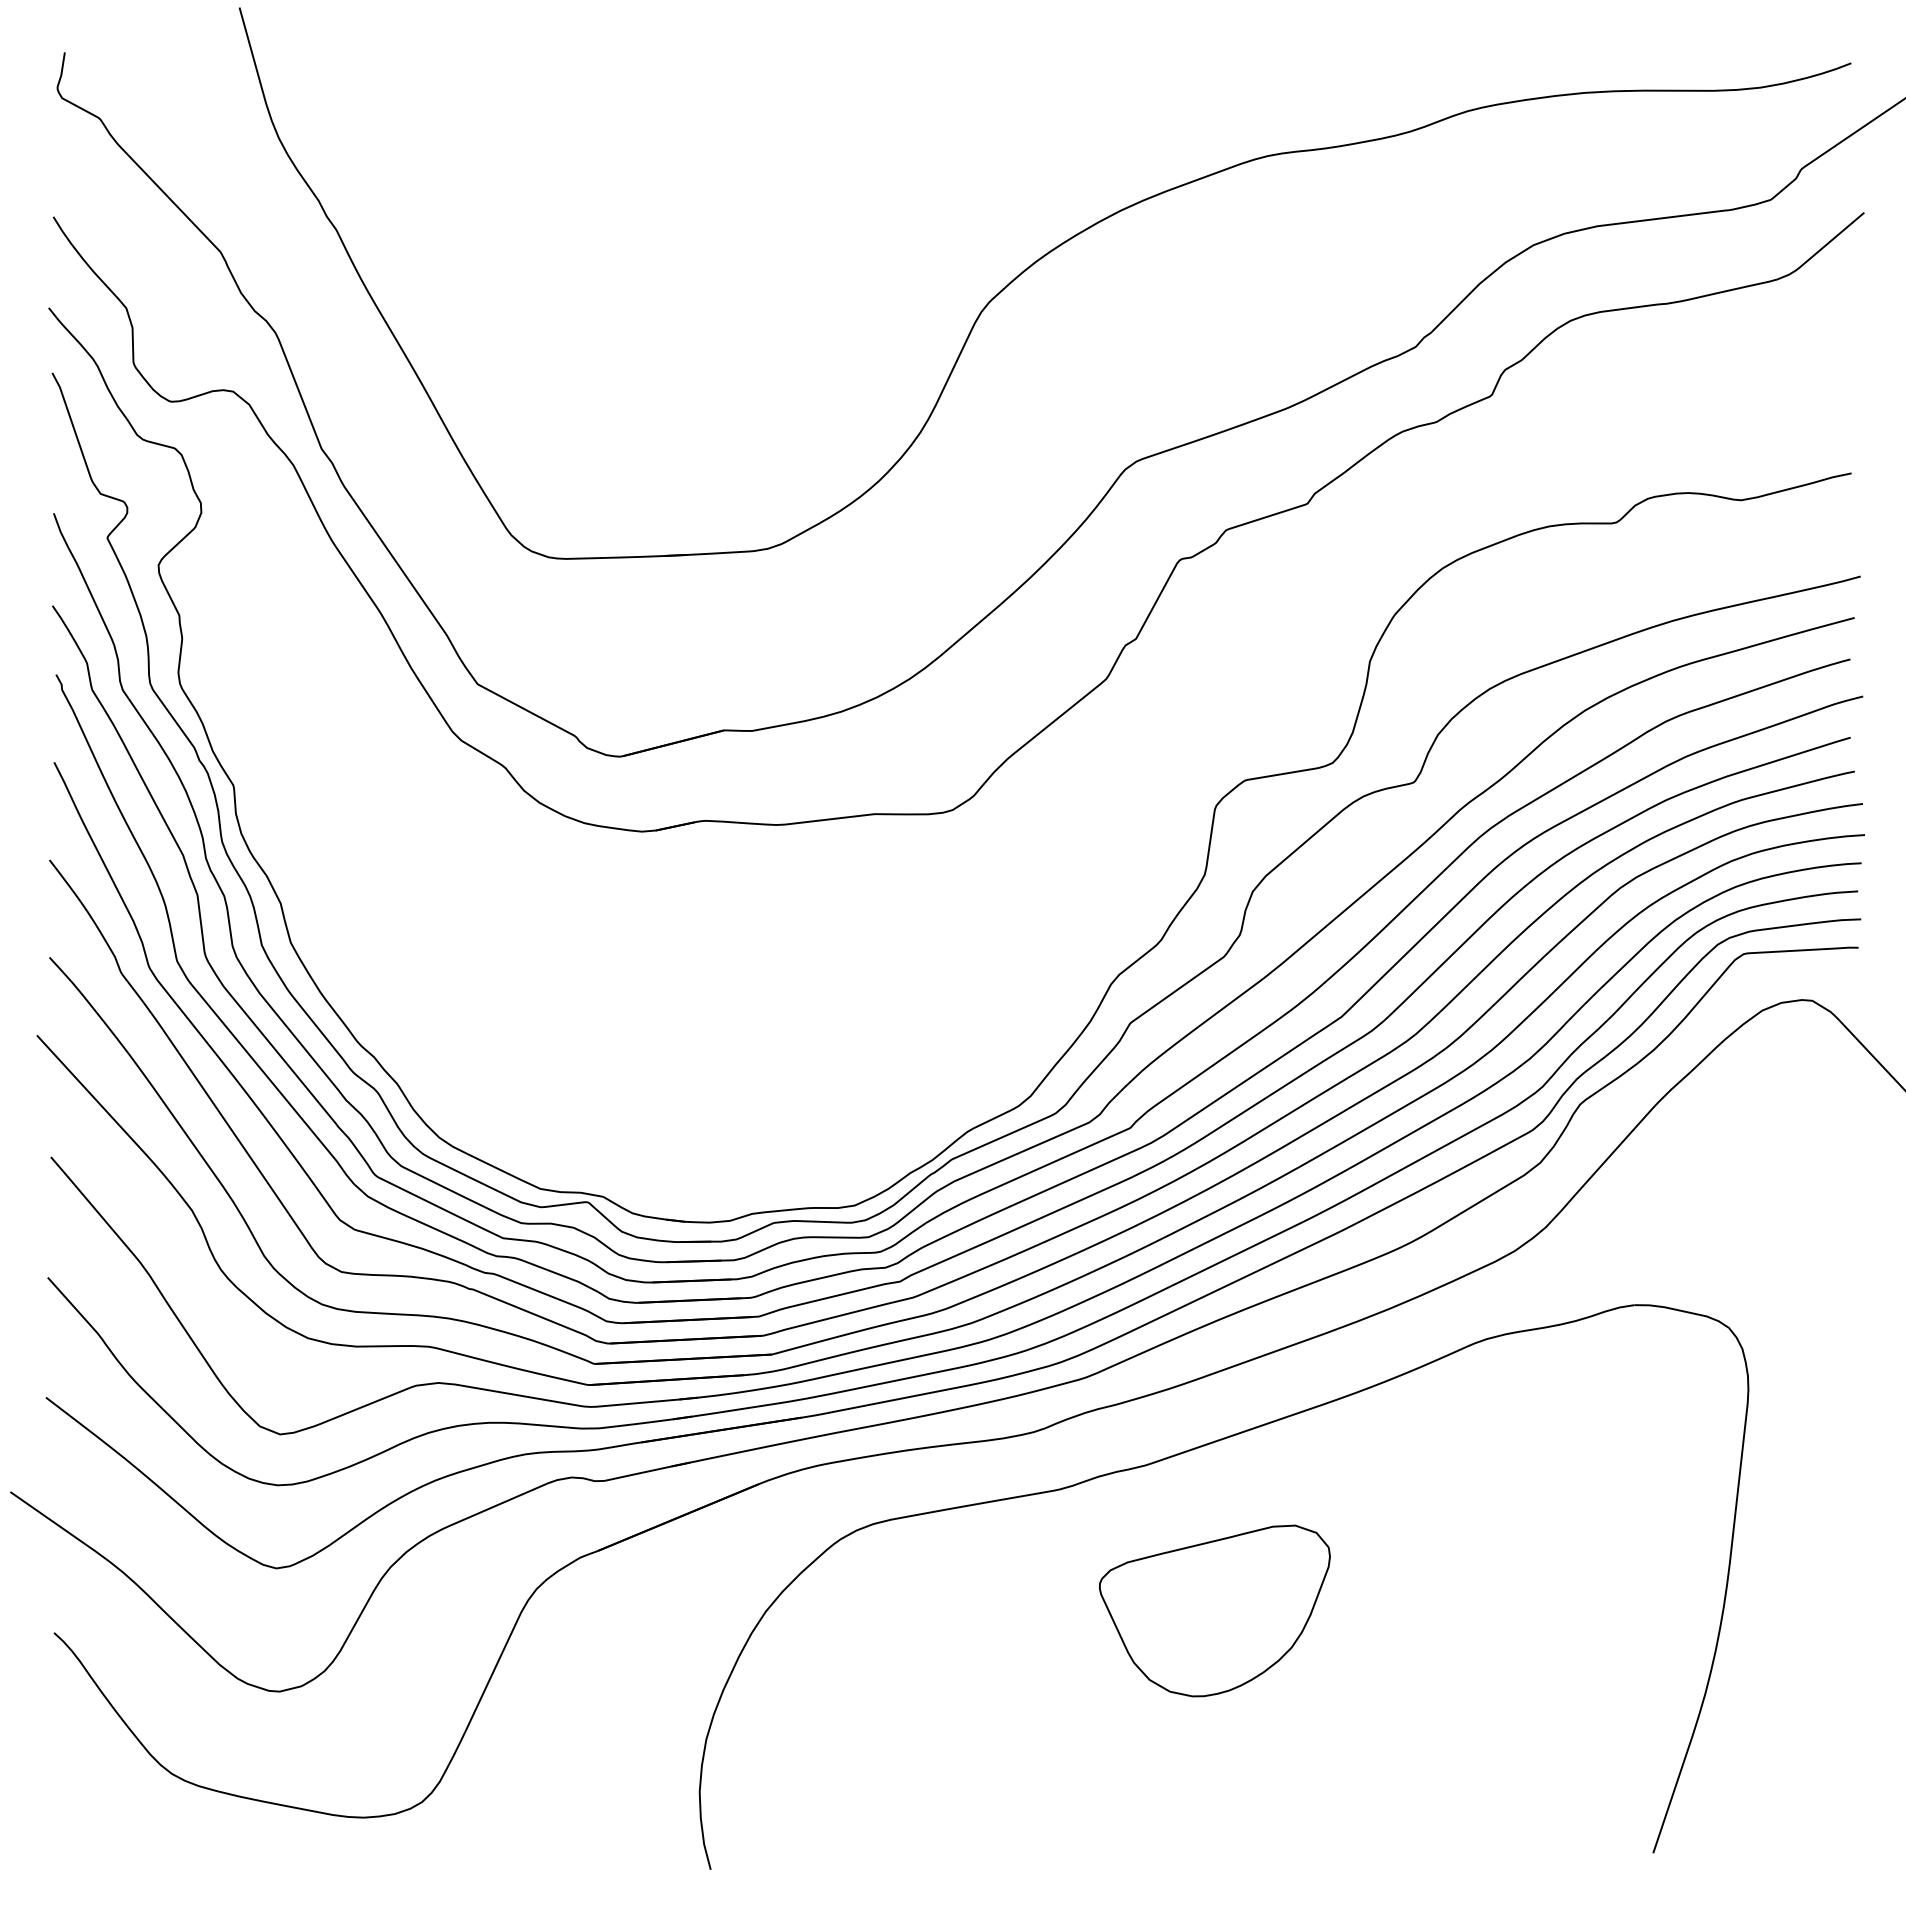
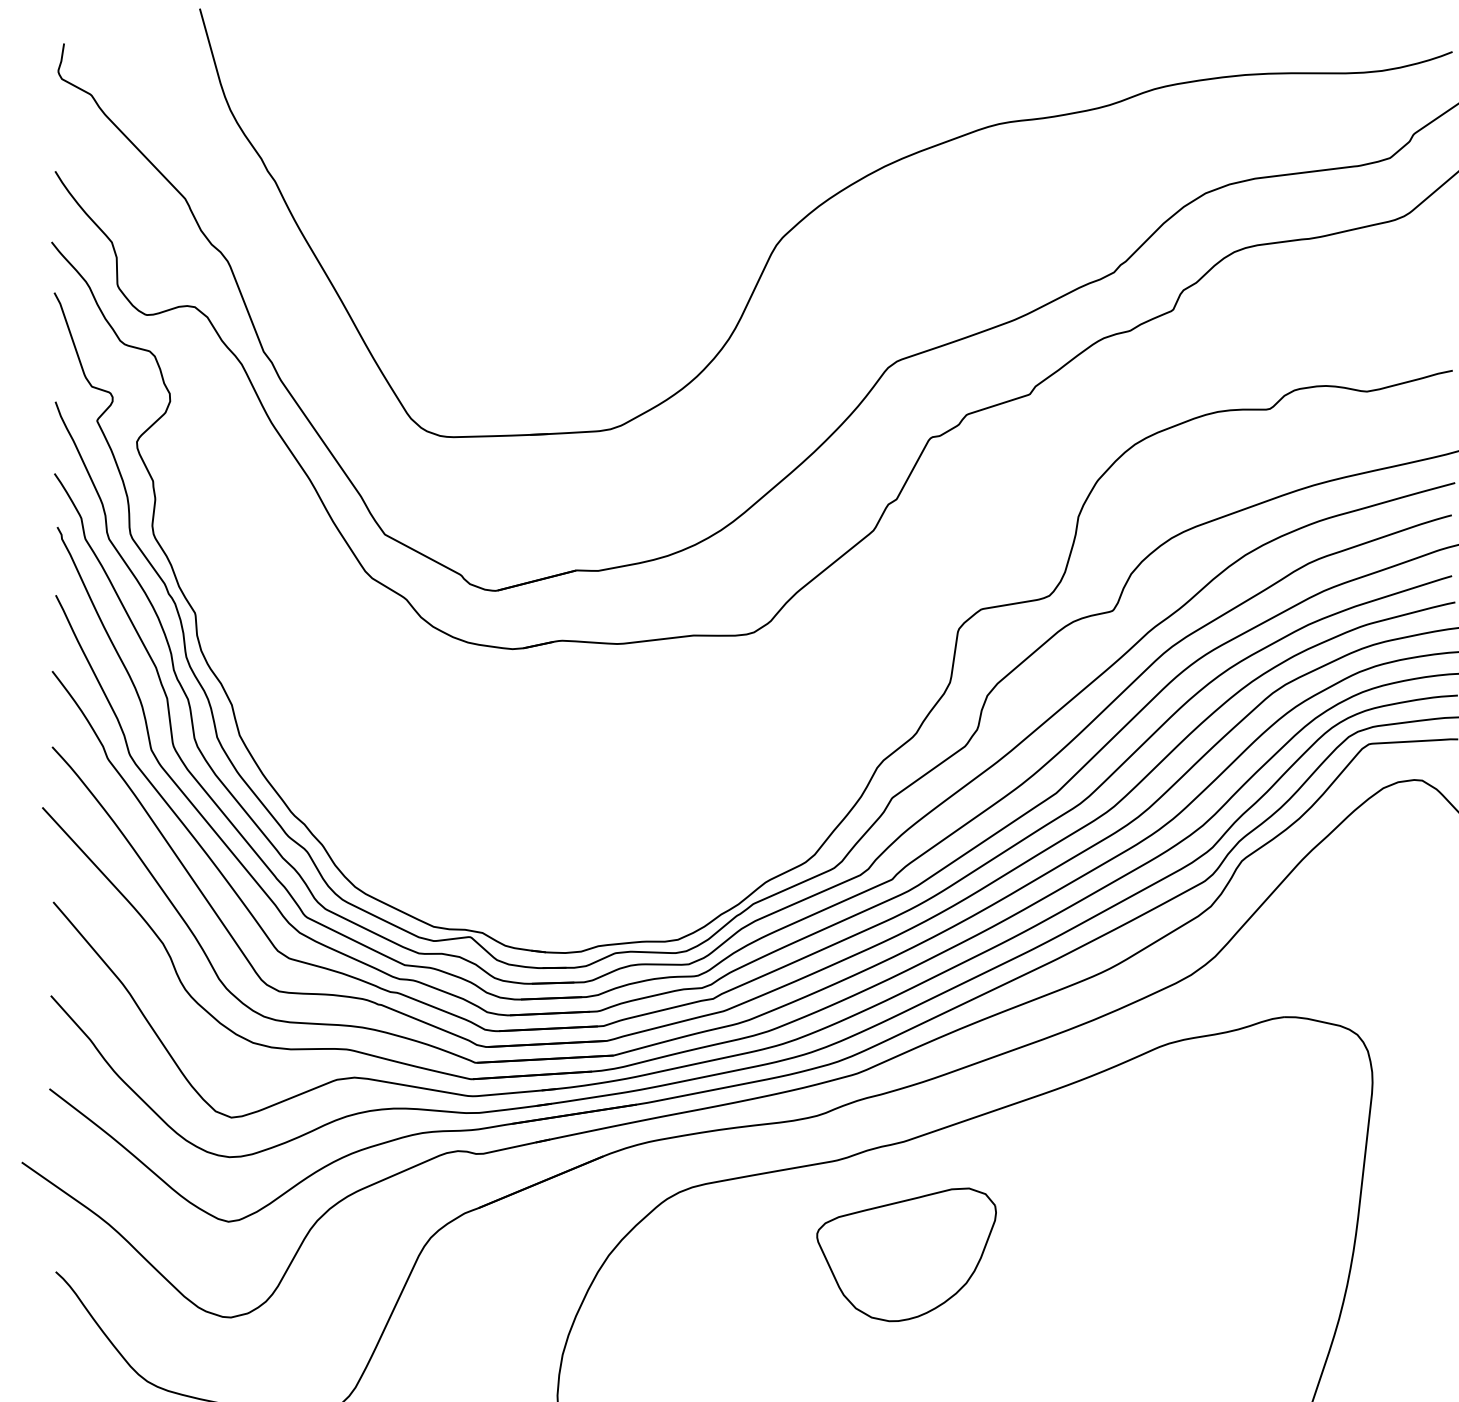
part: (1214, 1610) -> (906, 1254), moved

